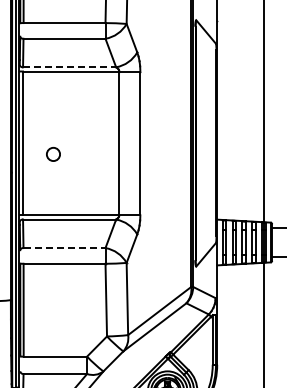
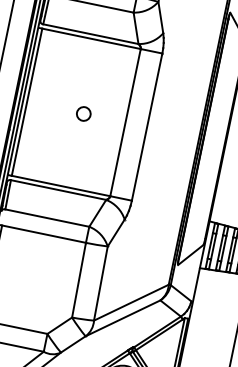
line: (69, 67) -> (90, 34), dashed -> solid
circle: (53, 154) -> (83, 114), moved
line: (64, 248) -> (47, 218), dashed -> solid

